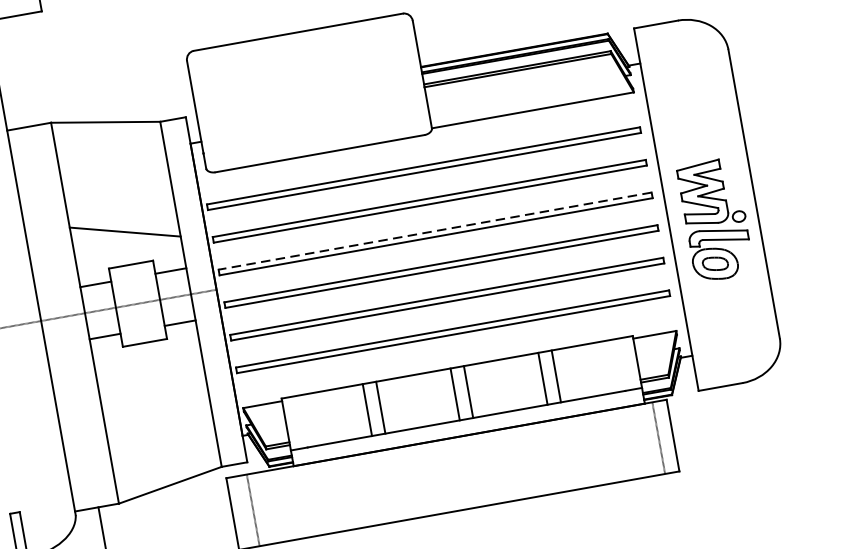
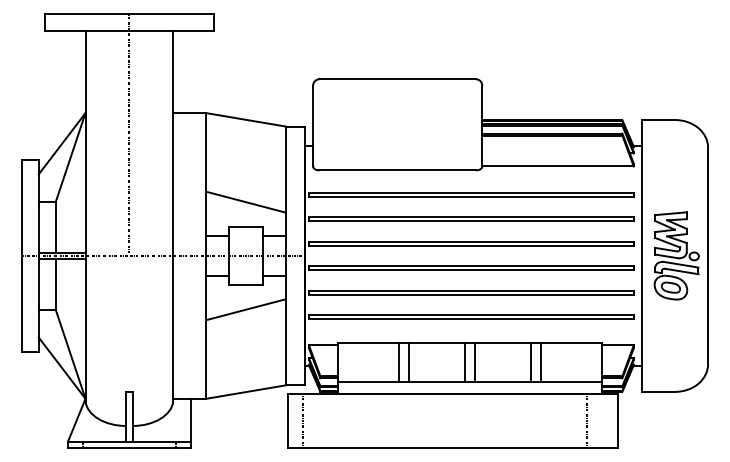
part: (715, 219) -> (676, 255), moved
line: (433, 231) -> (470, 241), dashed -> solid
line: (150, 375) -> (245, 309), added
line: (659, 437) -> (587, 420), moved

